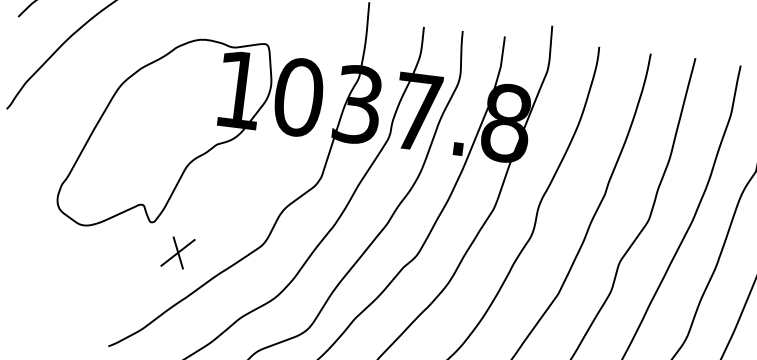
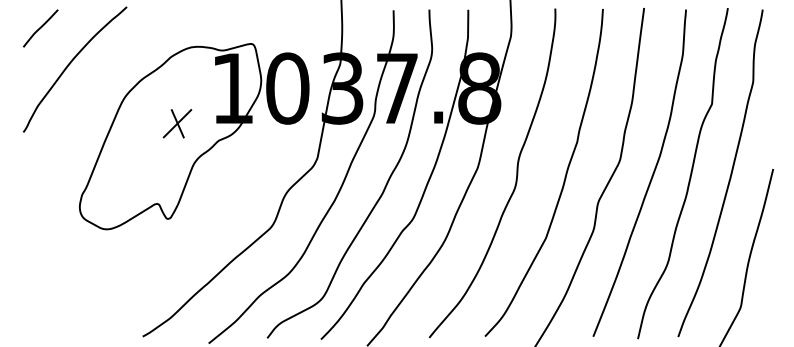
part: (178, 252) -> (177, 123), moved

